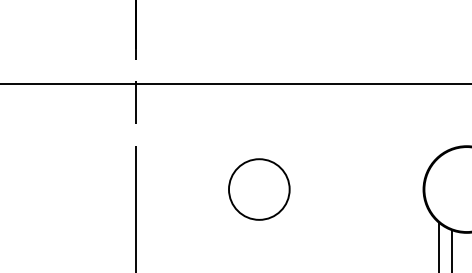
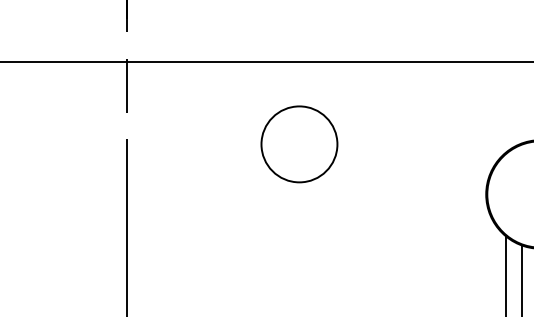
circle: (259, 189) -> (299, 144), moved

